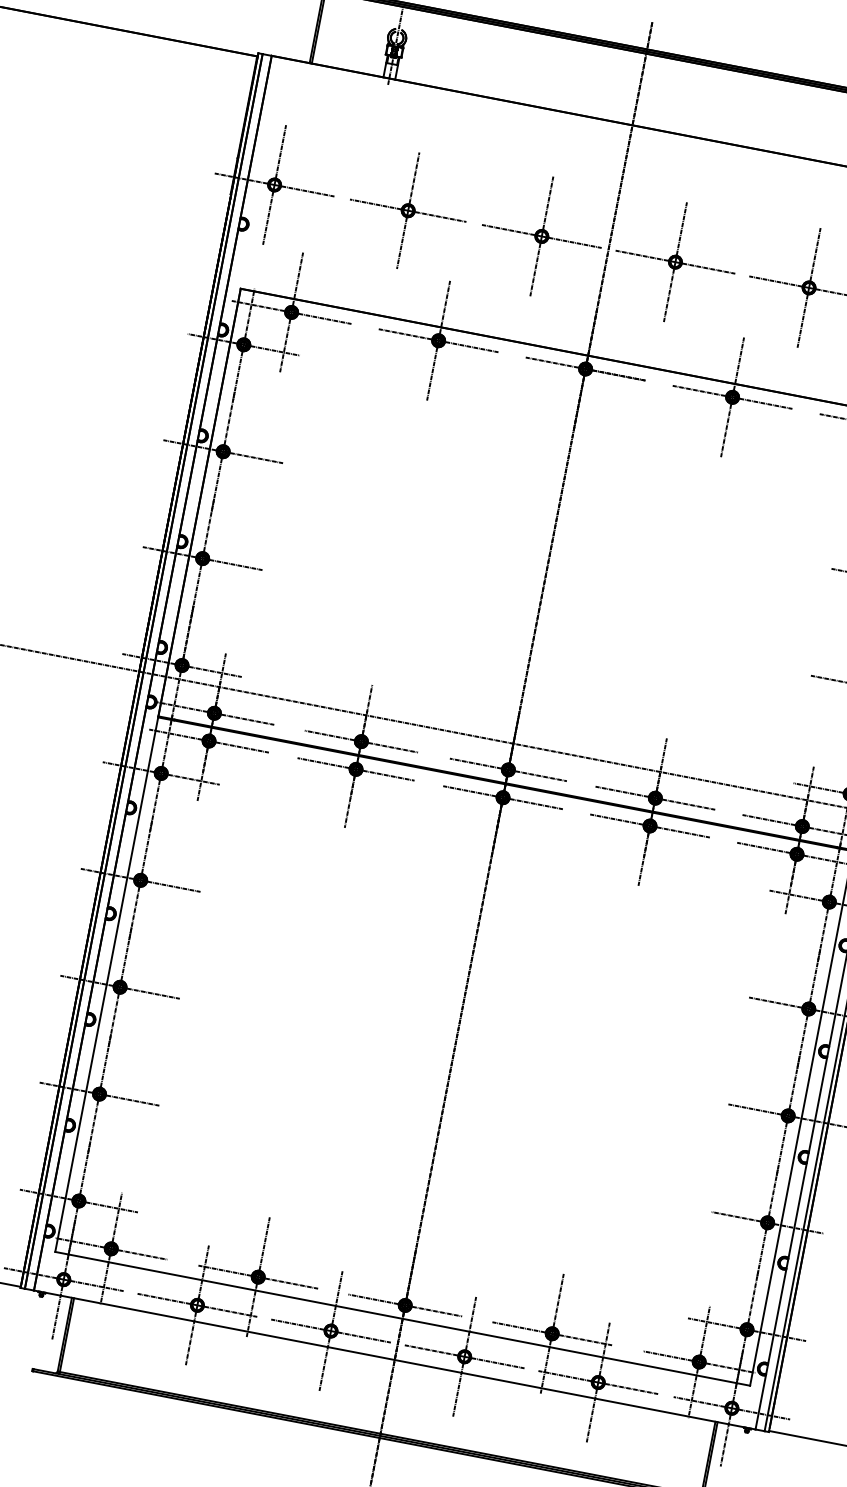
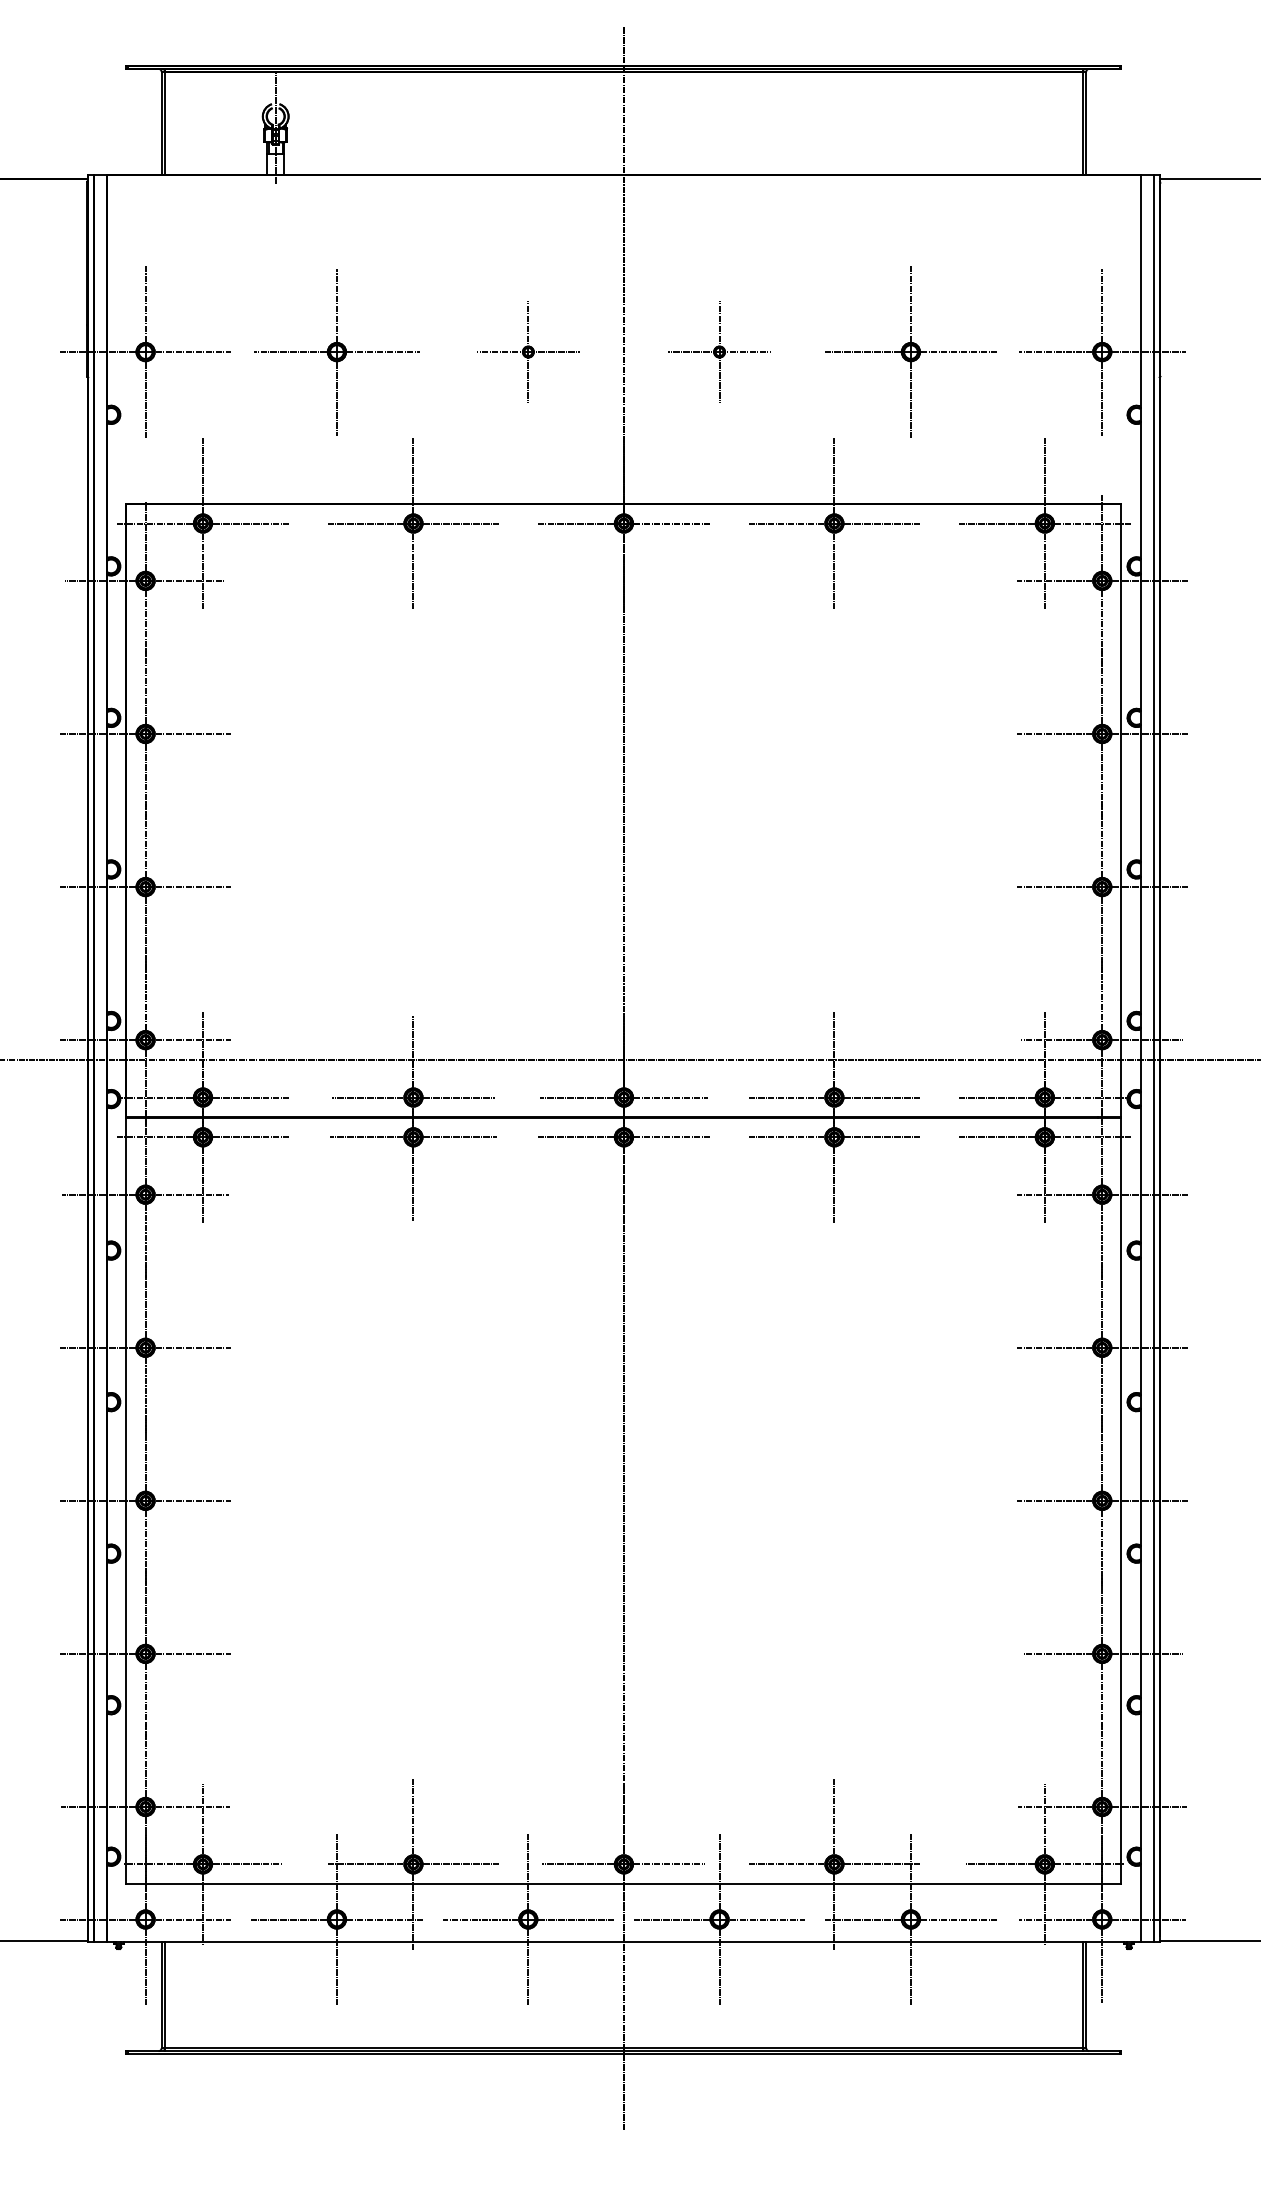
part: (542, 236) -> (528, 351), size x0.6
part: (675, 261) -> (719, 351), size x0.6

